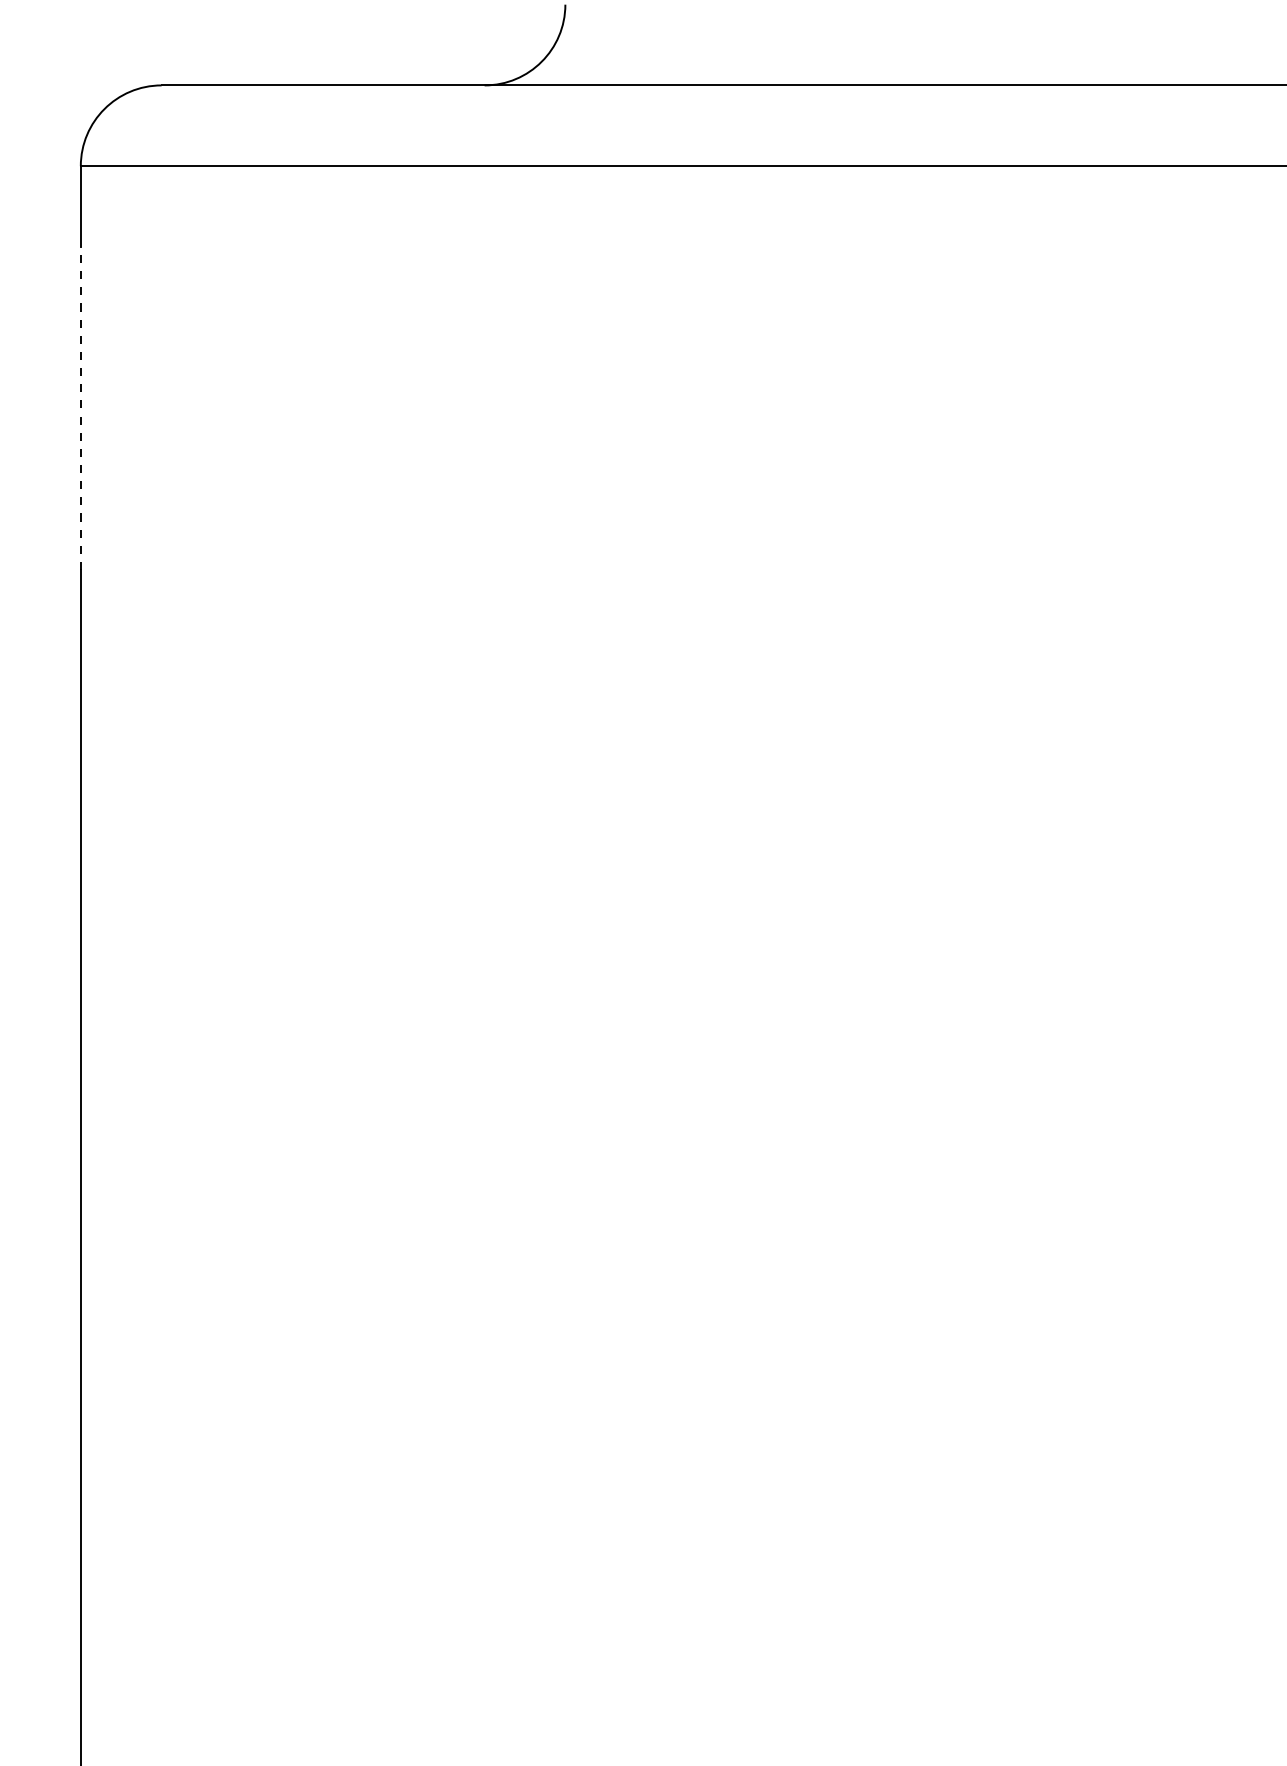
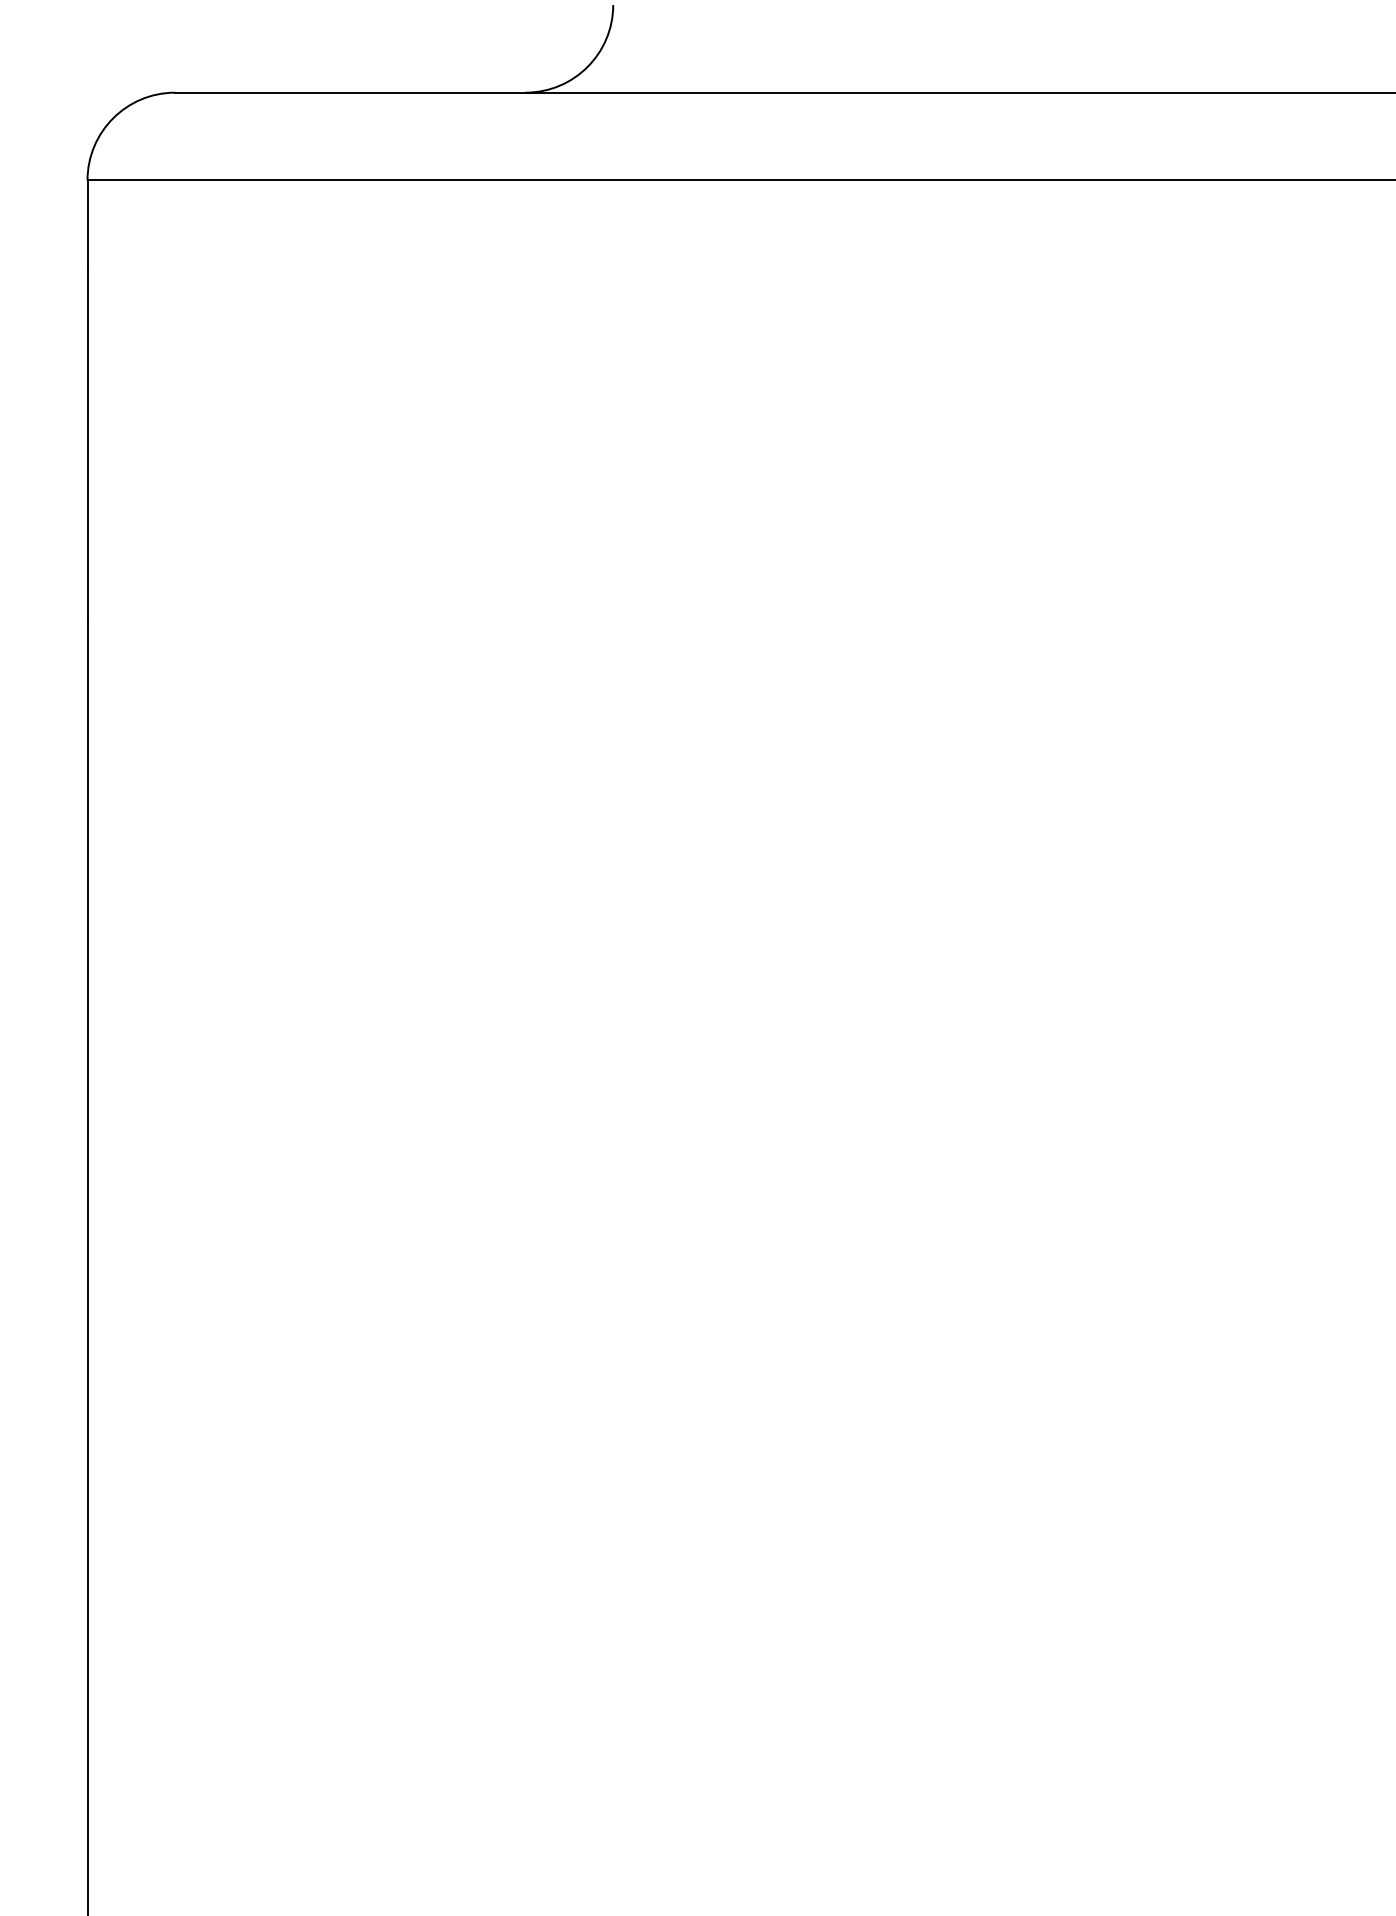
line: (81, 407) -> (88, 442), dashed -> solid

